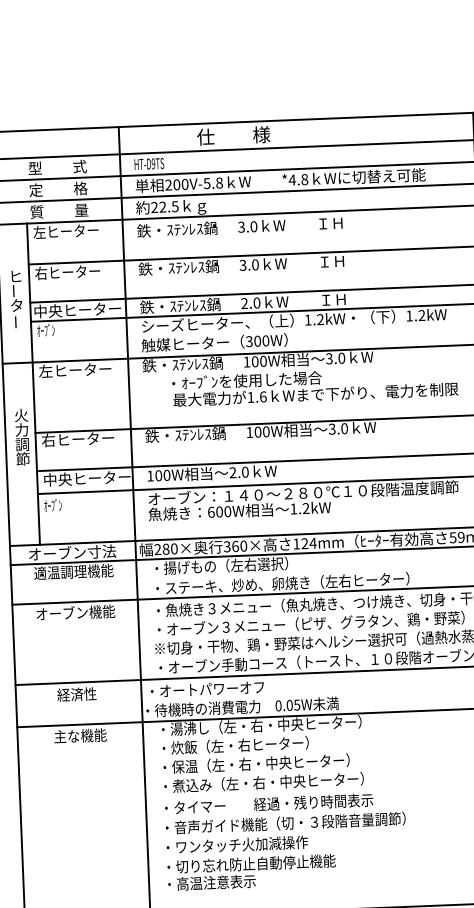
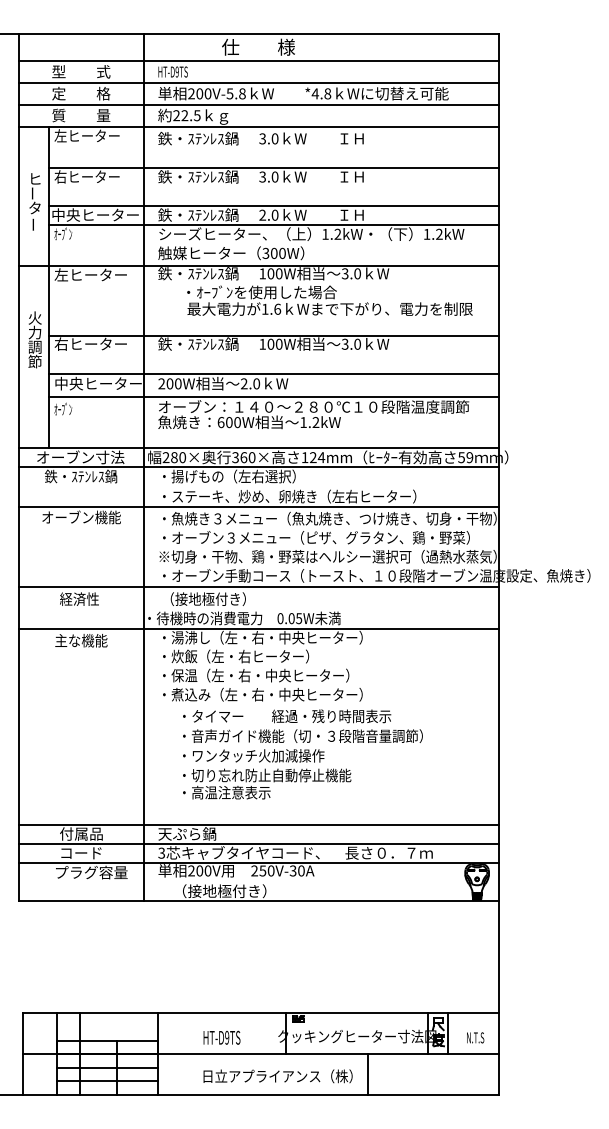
text: (150, 475) -> (161, 383), 100W -> 200W
text: (73, 571) -> (80, 476), 適温調理機能 -> 鉄・ｽﾃﾝﾚｽ鍋
text: (206, 688) -> (209, 598), ・オートパワーオフ -> （接地極付き）
text: (286, 841) -> (302, 754), moved

